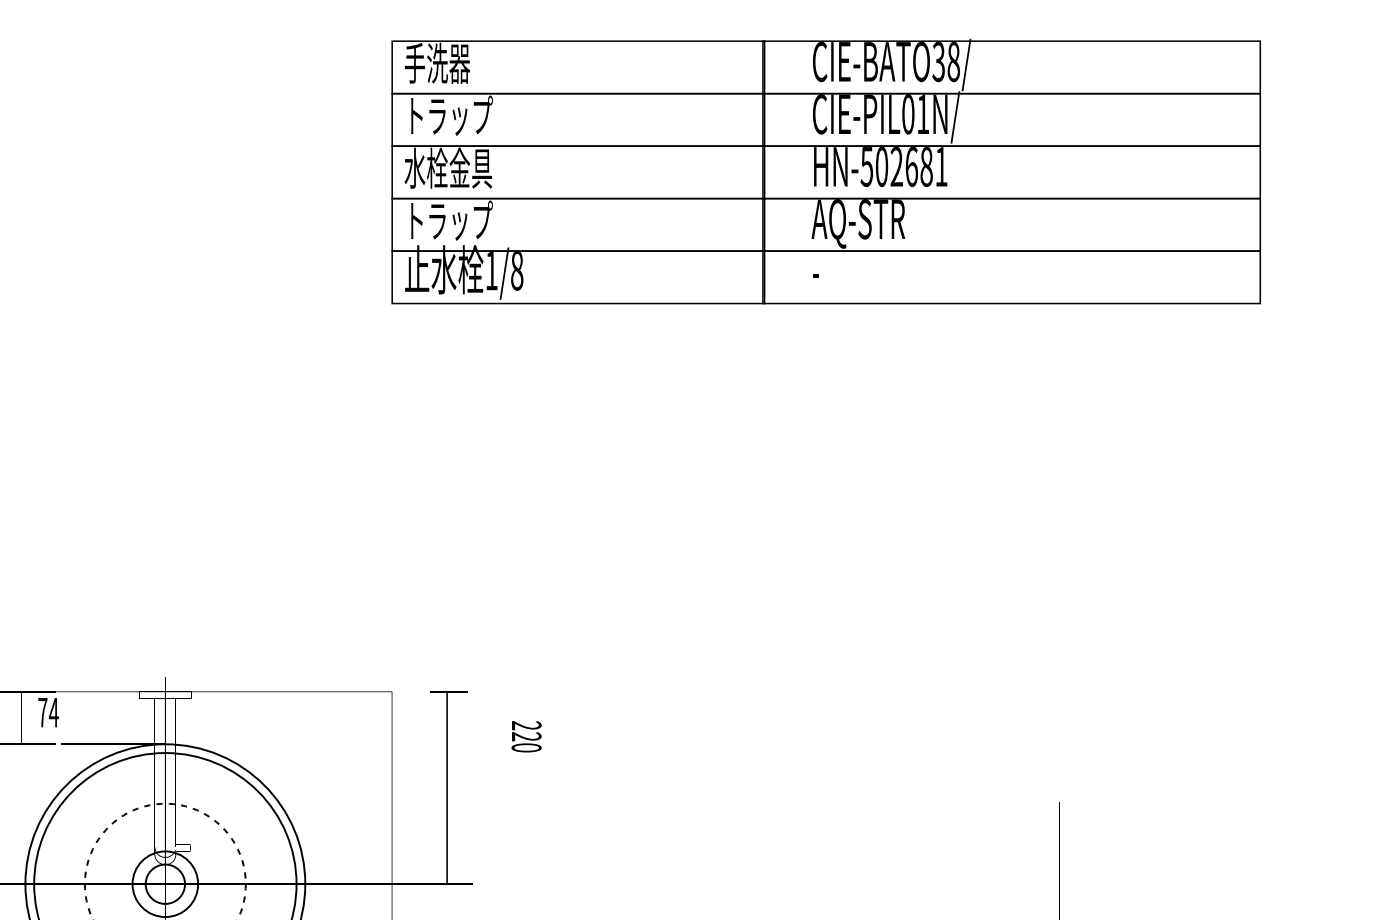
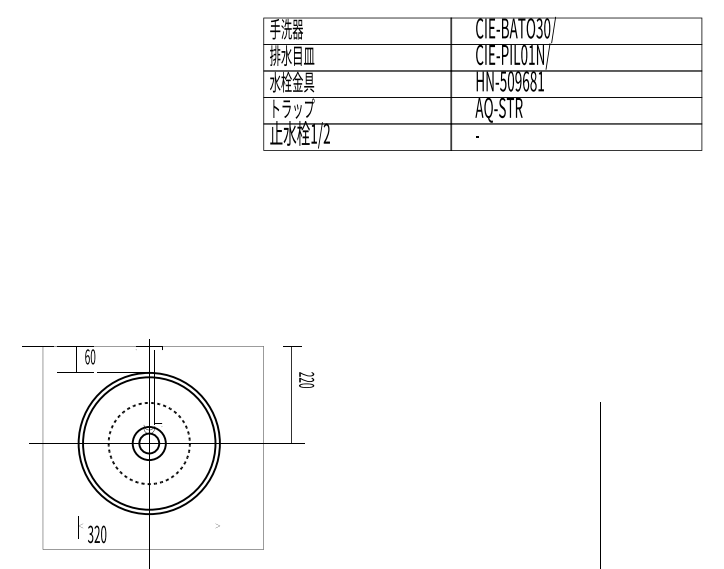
text: (954, 61) -> (547, 28), CIE-BATO38/ -> CIE-BATO30/
text: (449, 115) -> (292, 55), トラップ -> 排水目皿
text: (896, 166) -> (518, 81), HN-502681 -> HN-509681
text: (516, 269) -> (326, 133), 1/8 -> 1/2
text: (48, 711) -> (90, 356), 74 -> 60
text: (526, 735) -> (306, 379), moved

